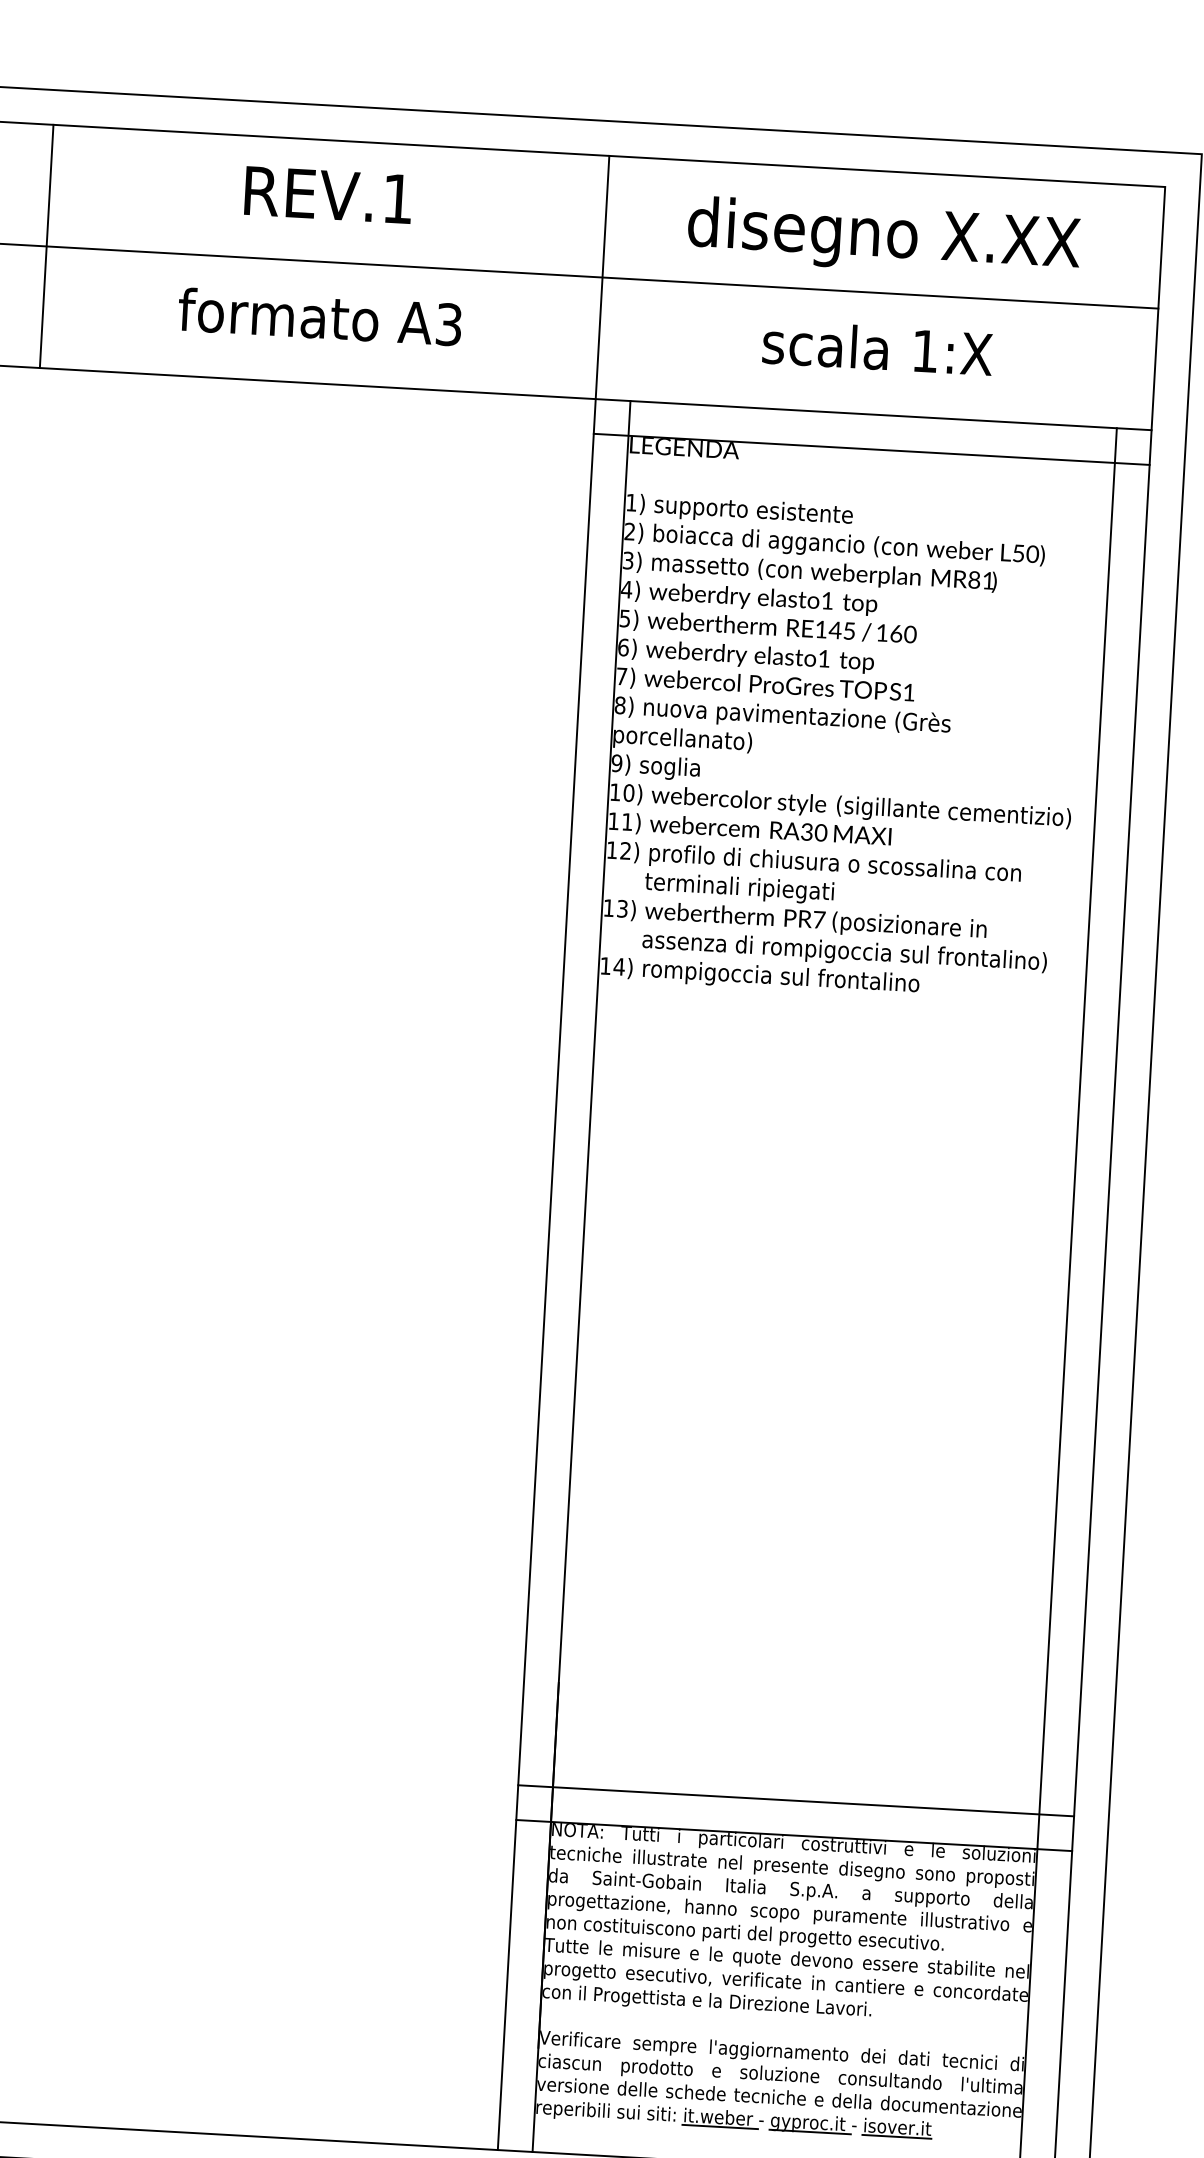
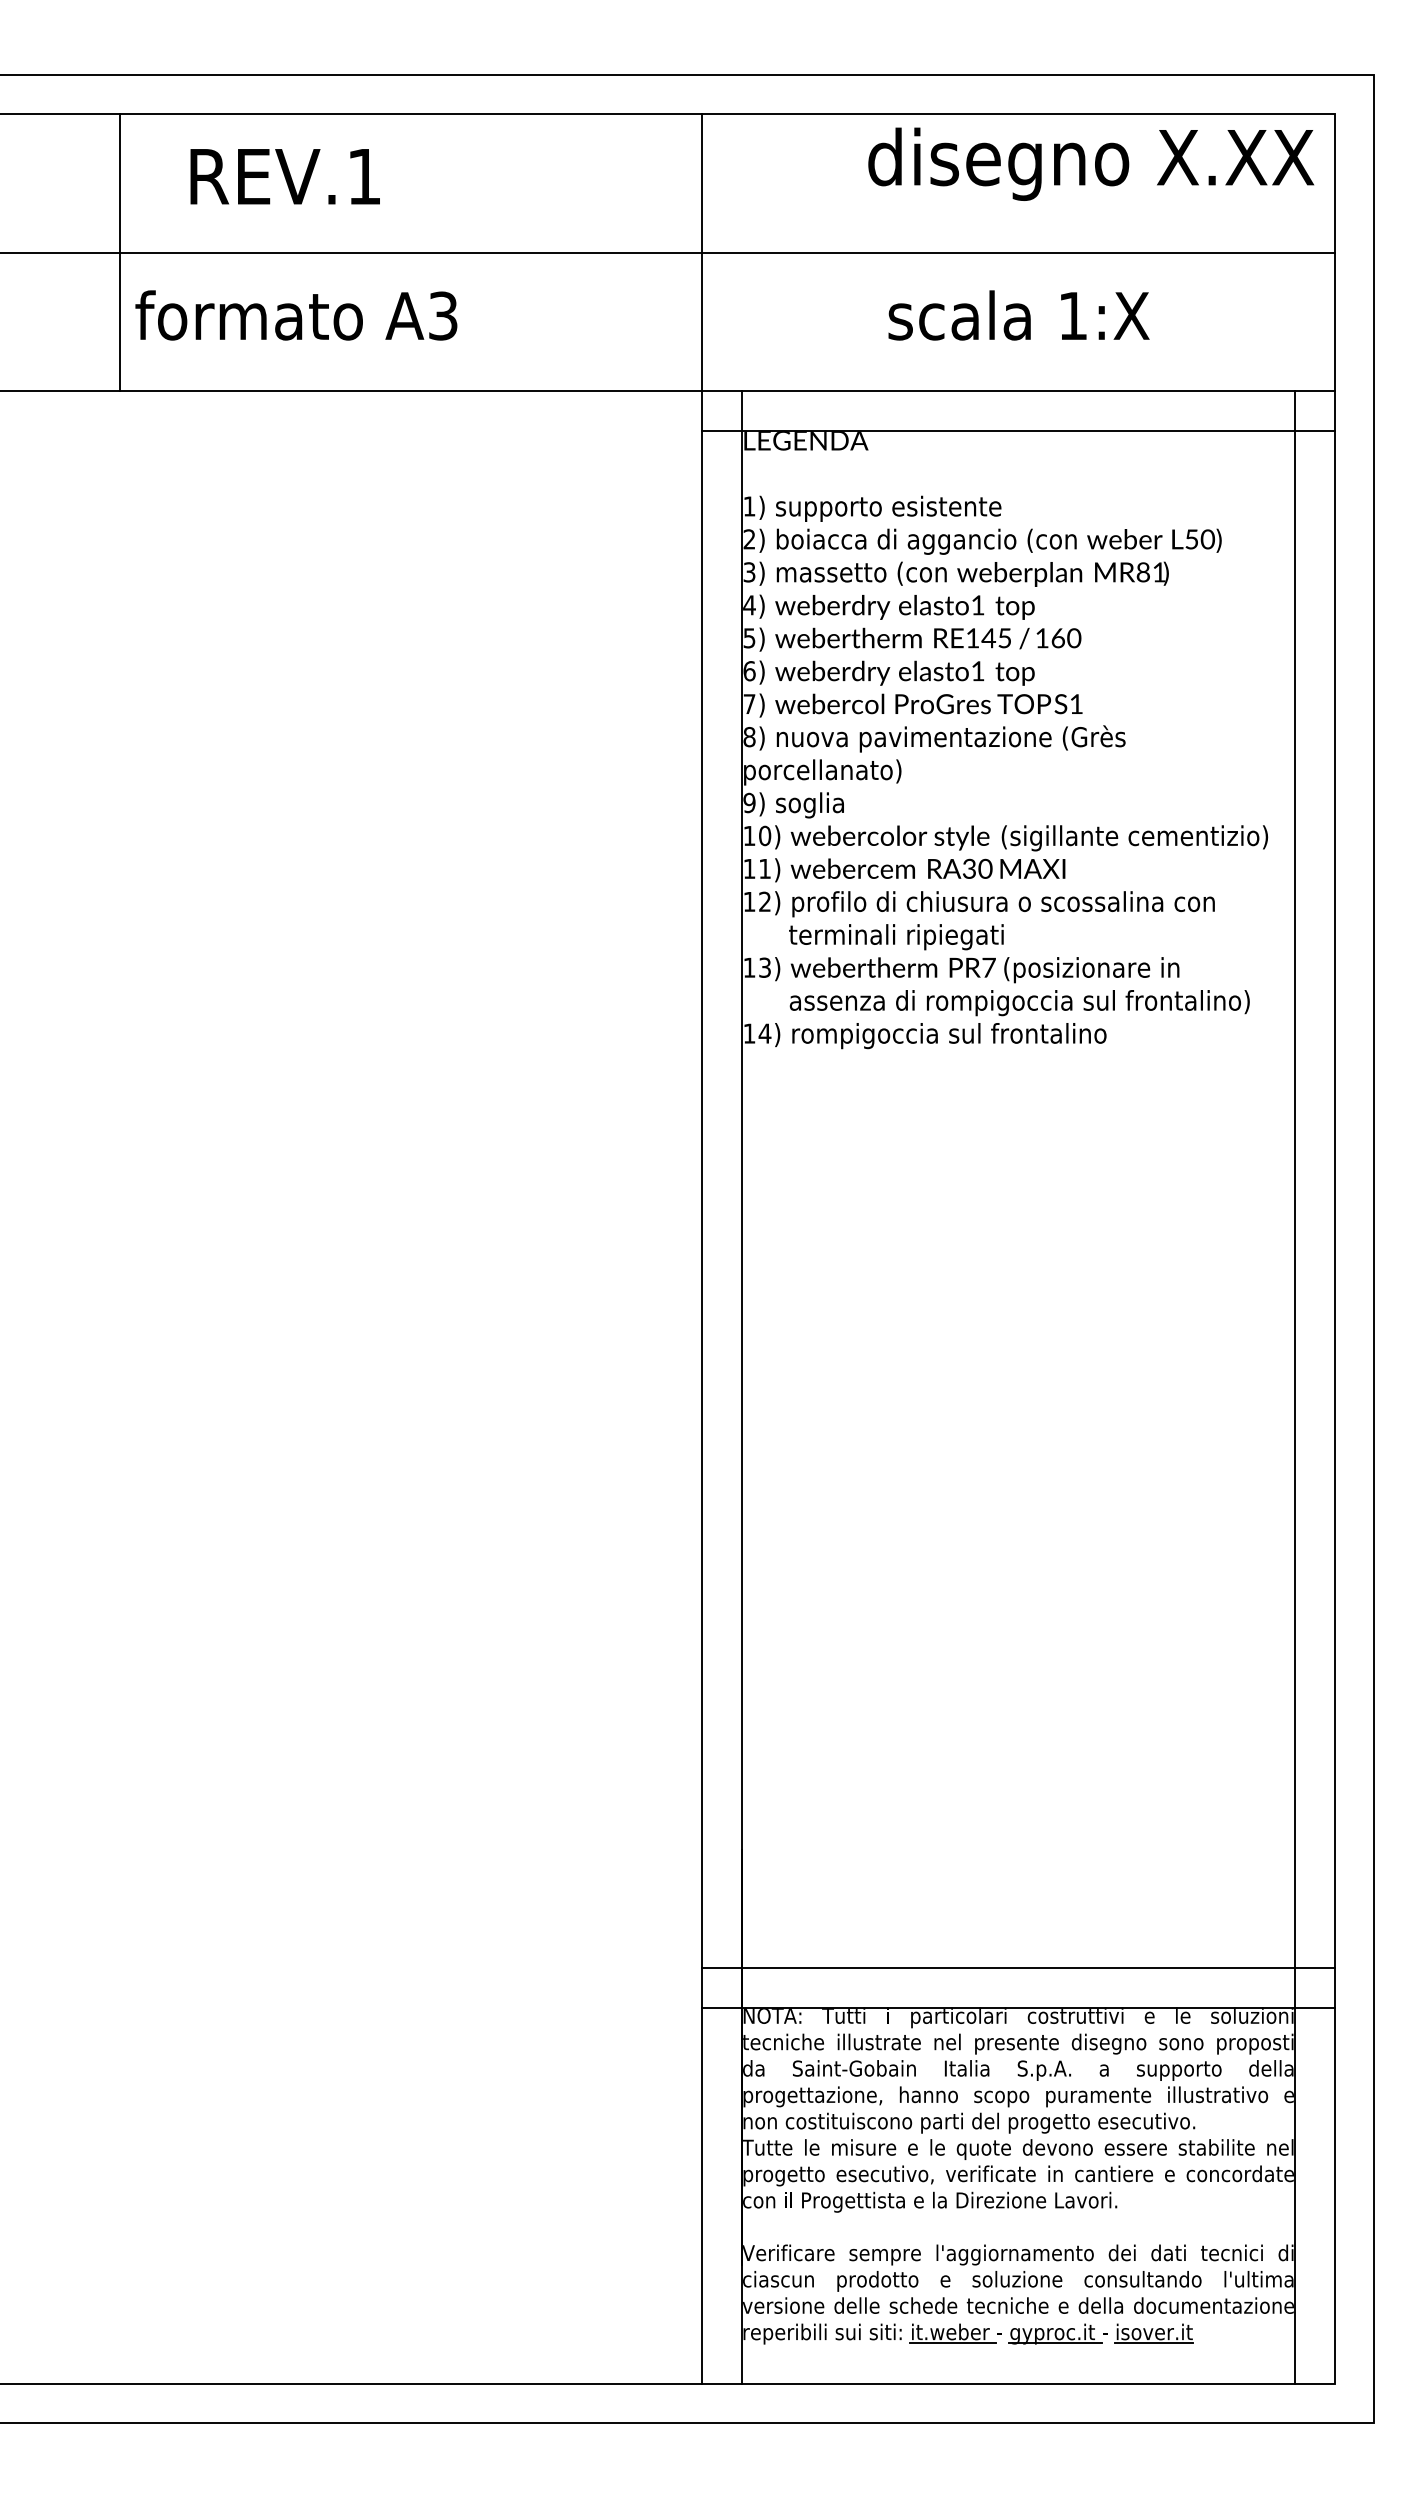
text: (327, 194) -> (284, 176), moved
text: (884, 237) -> (1091, 163), moved
line: (46, 246) -> (119, 252), moved
text: (320, 316) -> (296, 315), moved

